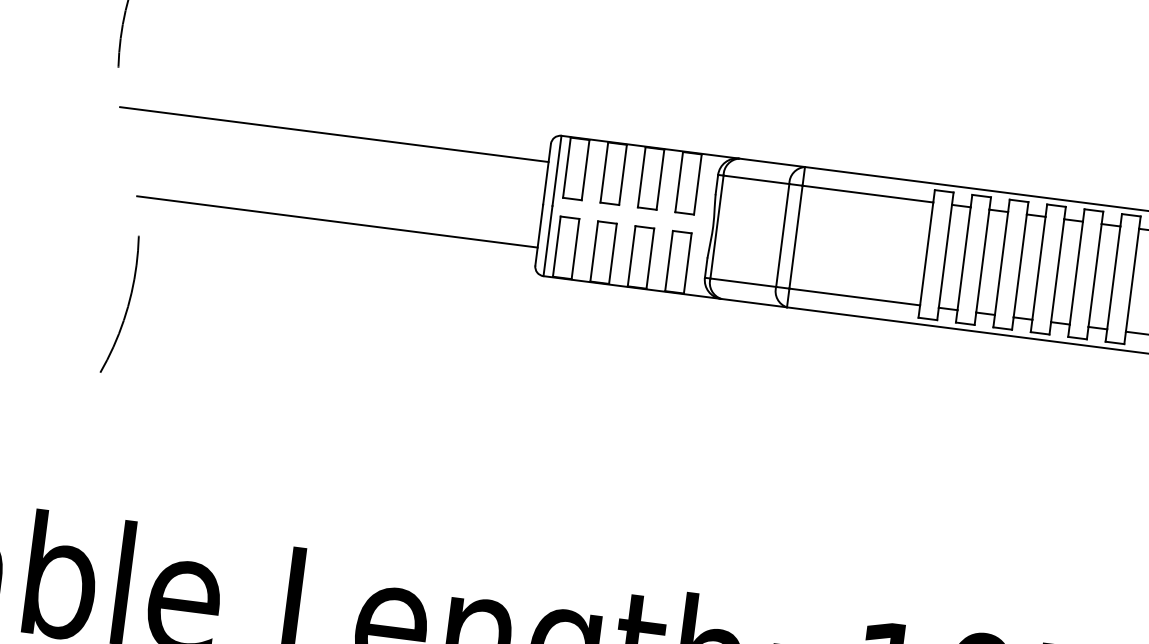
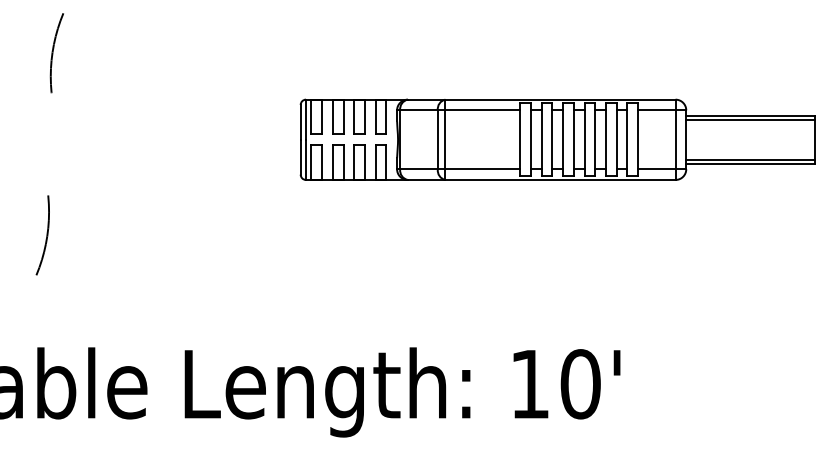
line: (333, 134) -> (177, 115), removed
line: (336, 222) -> (185, 164), removed
arc: (126, 305) -> (46, 235), moved

